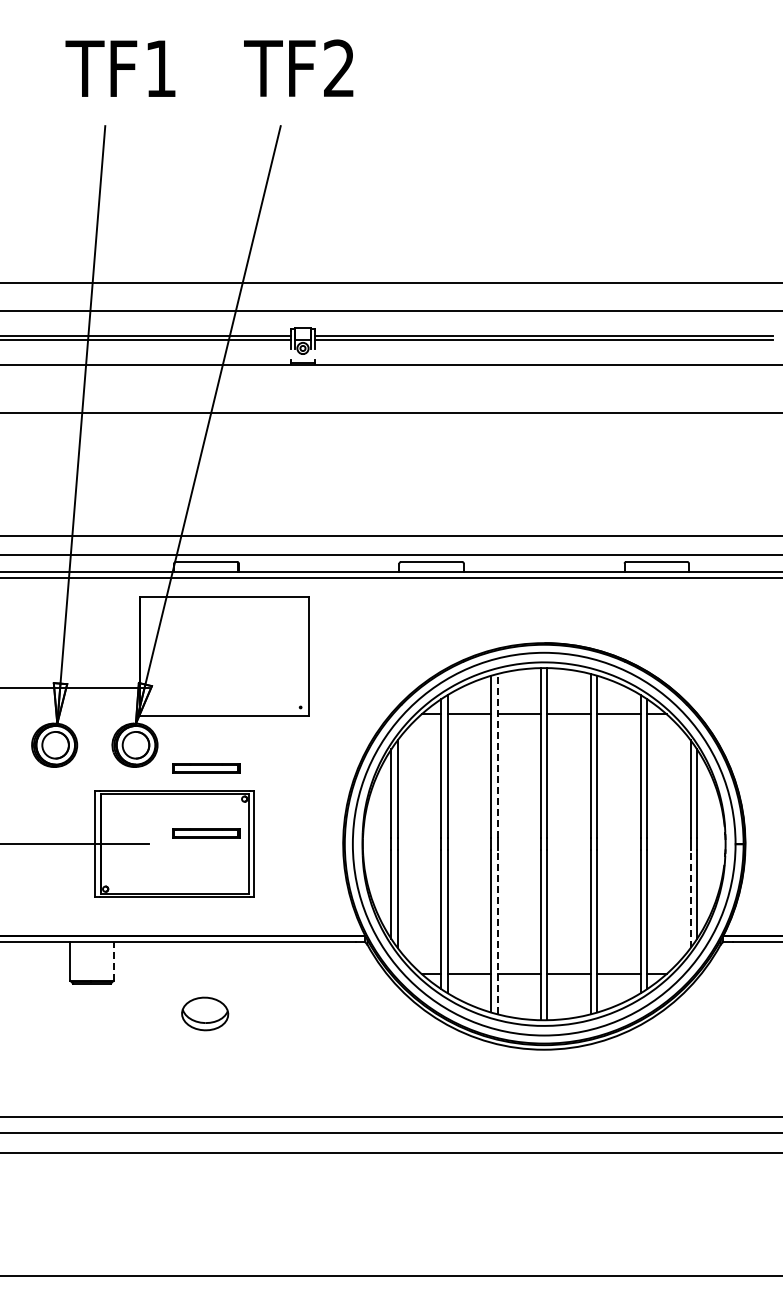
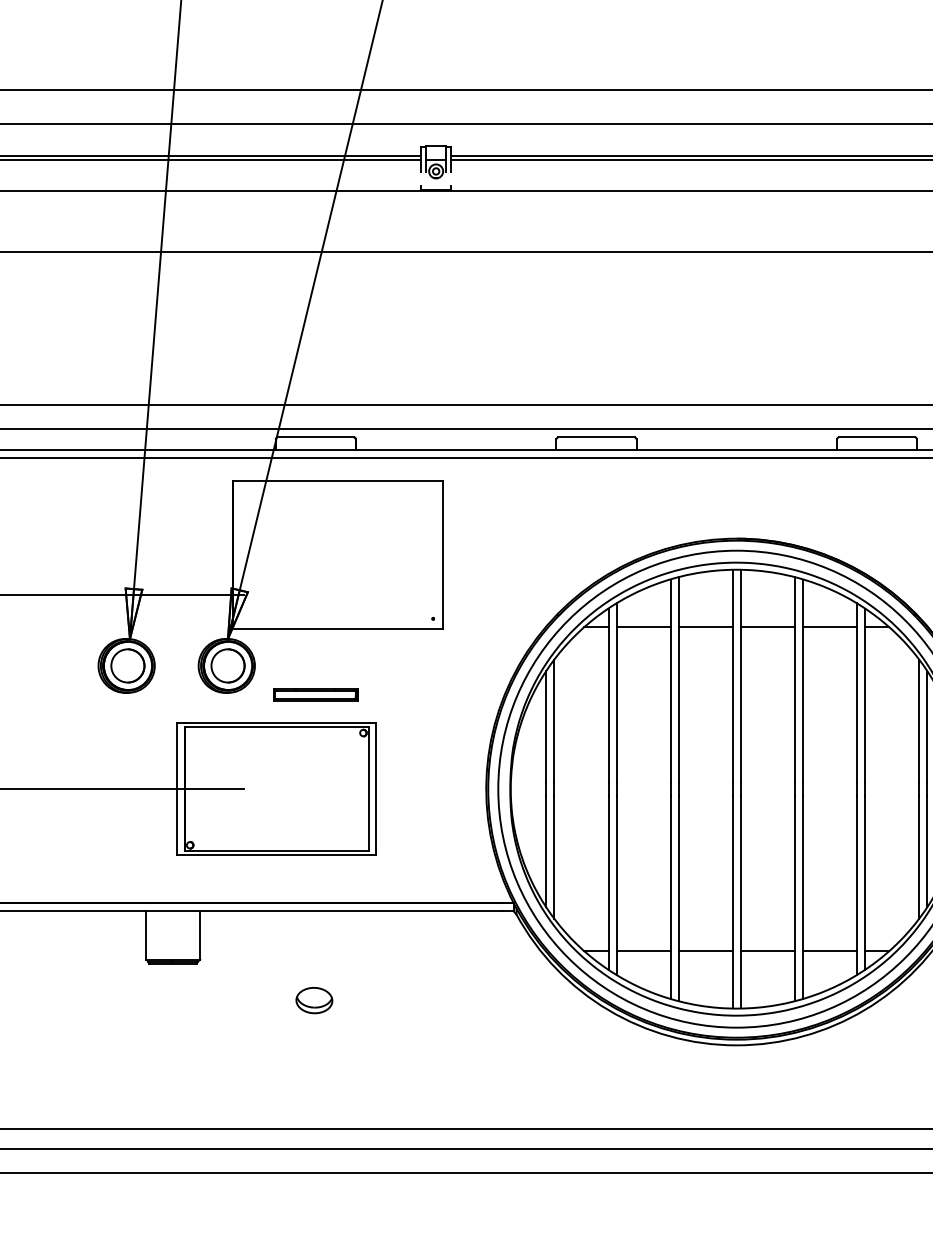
line: (497, 755) -> (678, 678), dashed -> solid
part: (206, 833) -> (315, 775), removed
line: (690, 898) -> (919, 856), dashed -> solid
line: (497, 931) -> (678, 898), dashed -> solid
line: (113, 961) -> (200, 935), dashed -> solid
part: (205, 1013) -> (314, 1000), size x0.62

